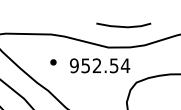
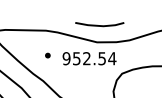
line: (123, 26) -> (99, 25), moved

